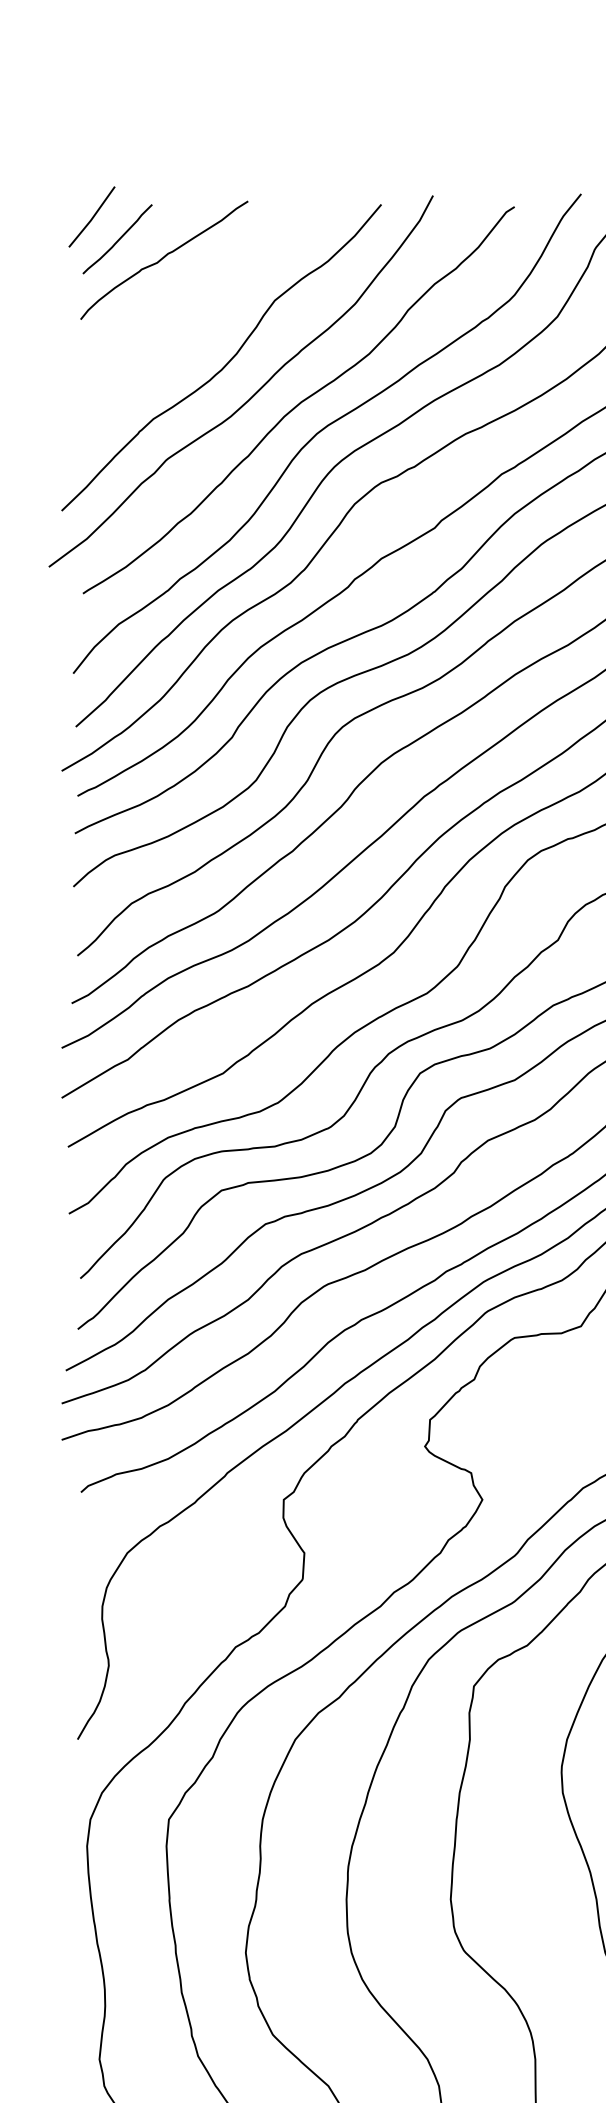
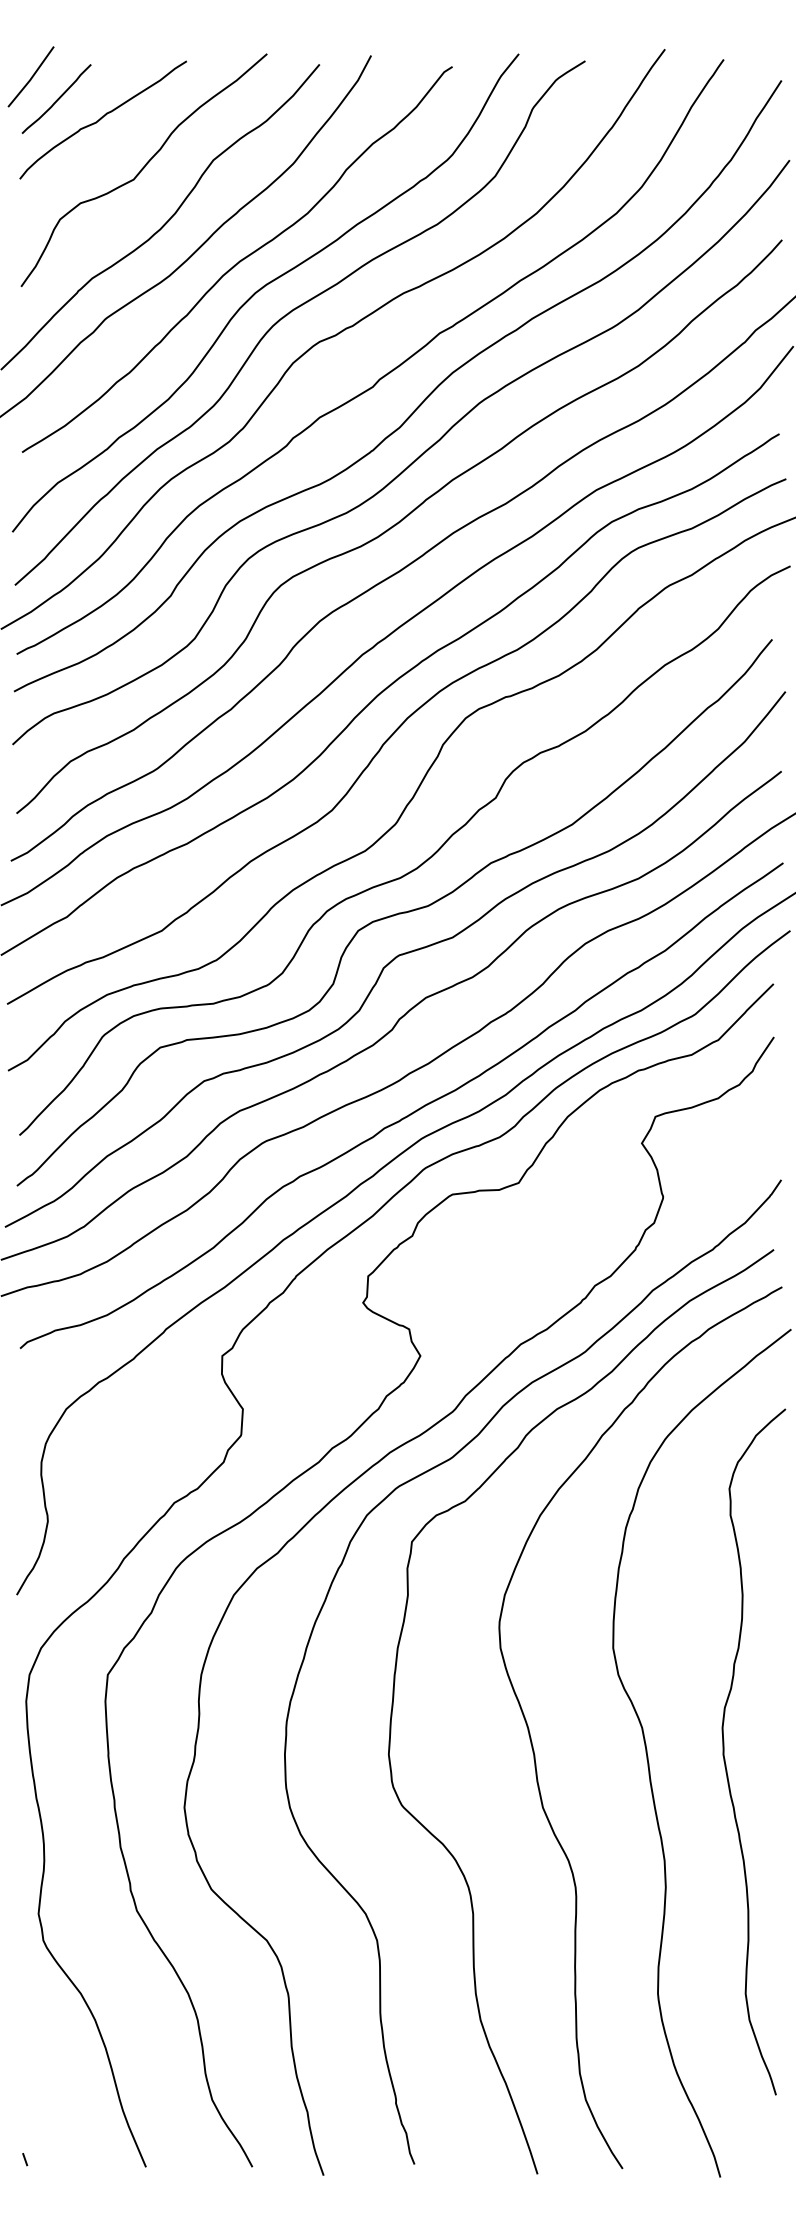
curve: (204, 309) -> (143, 169), added

